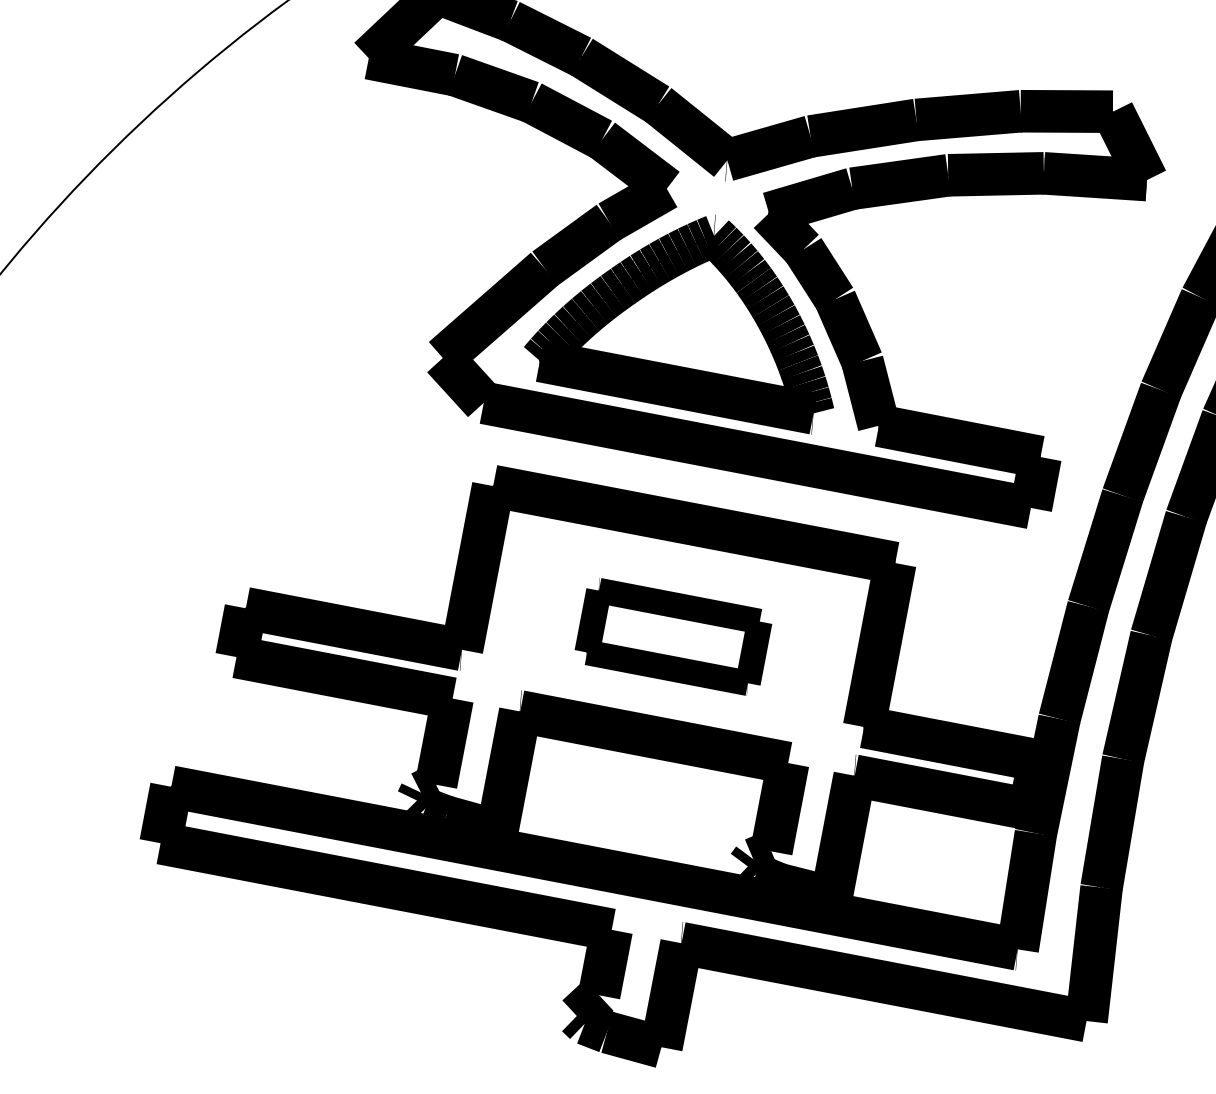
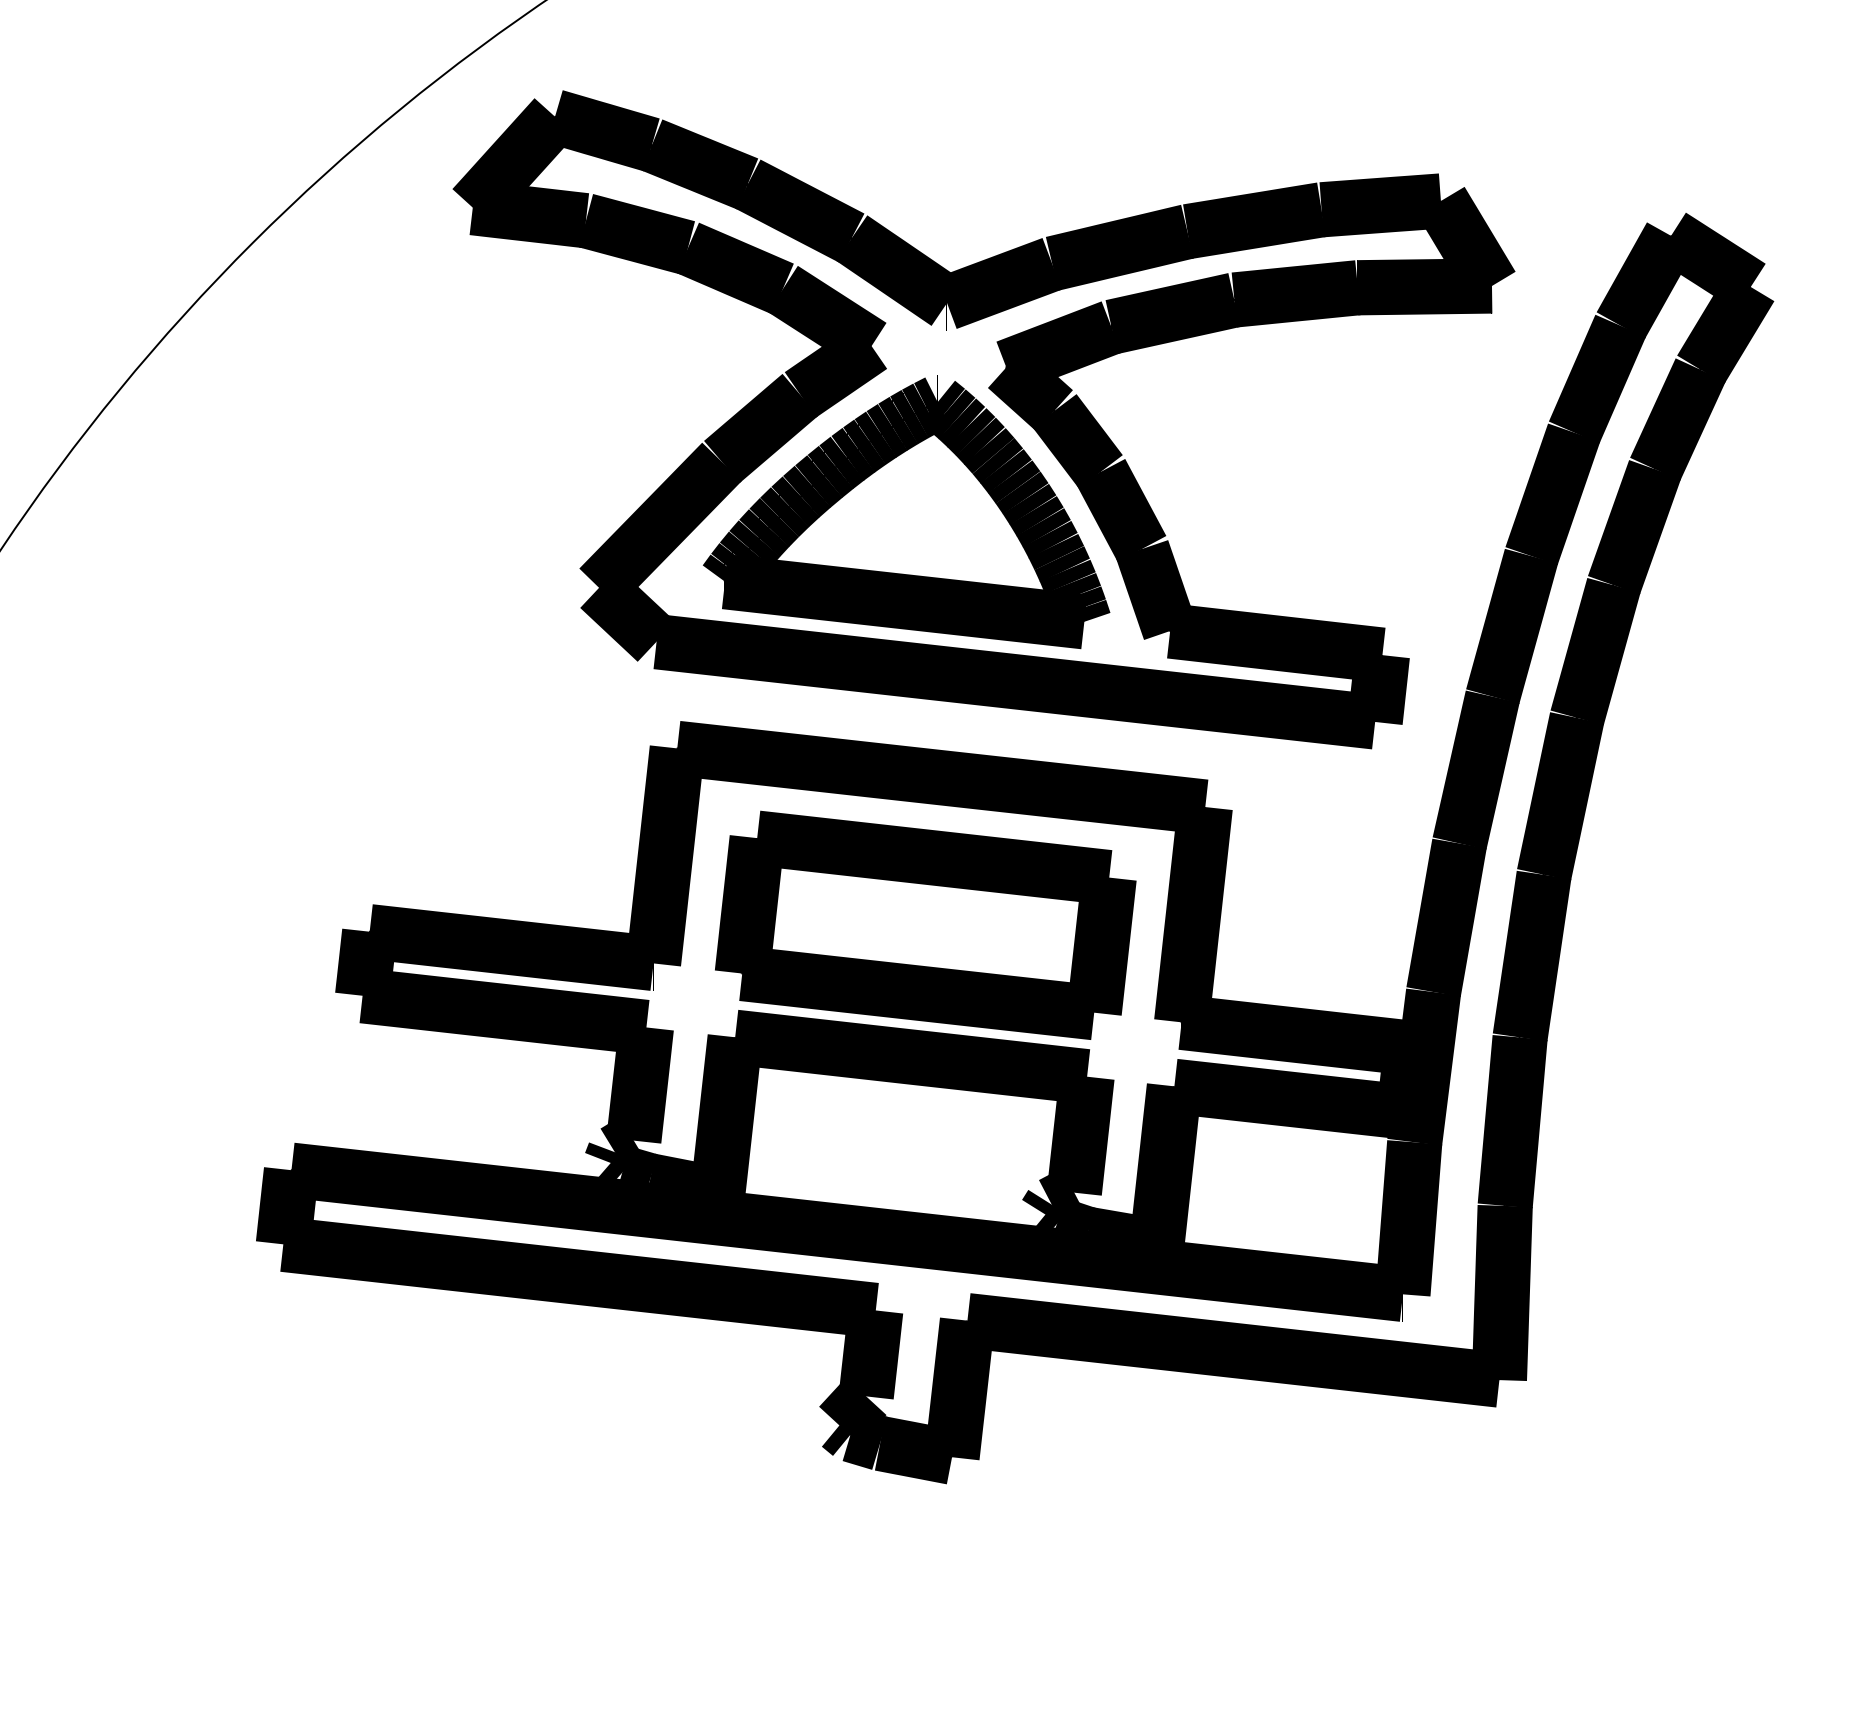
part: (673, 636) -> (925, 924), size x1.67

